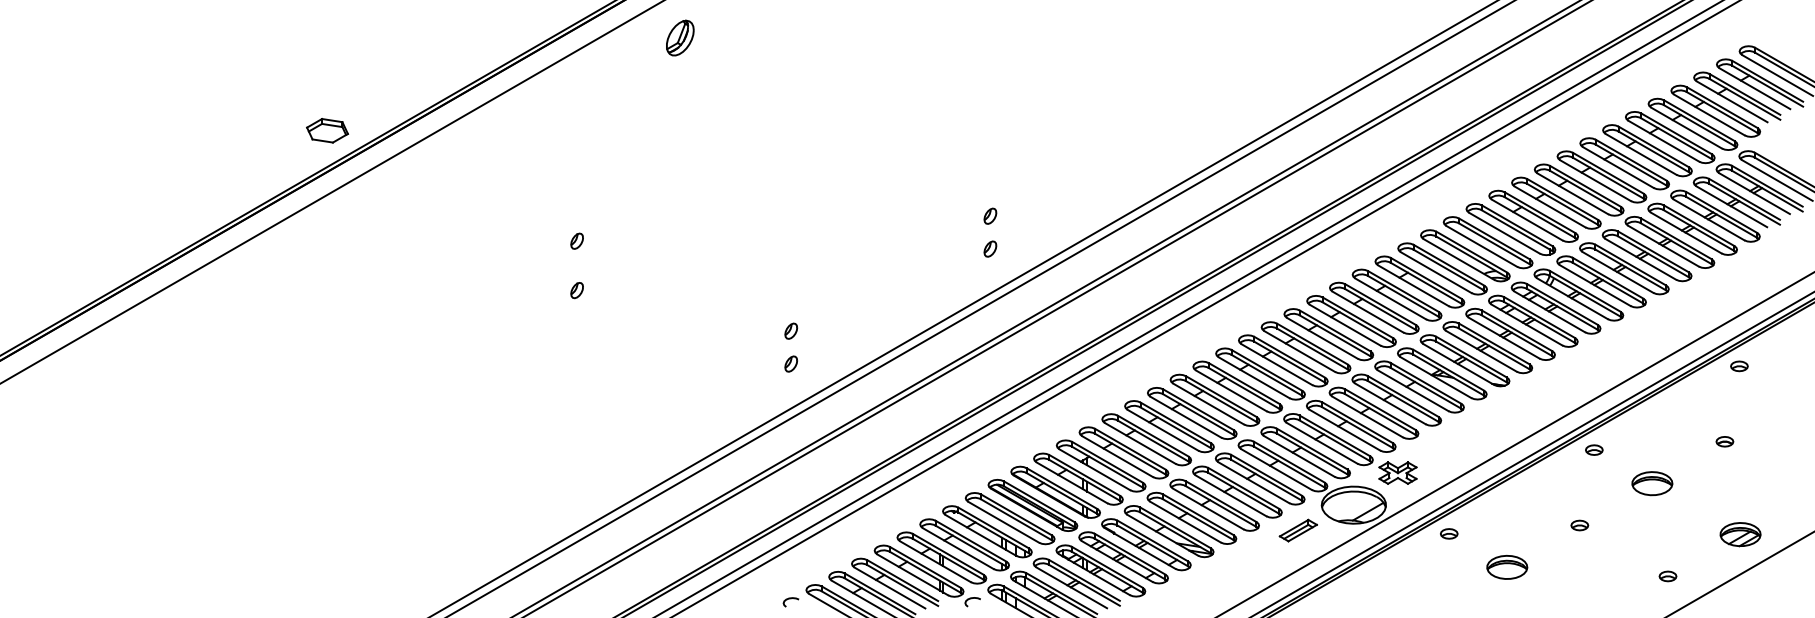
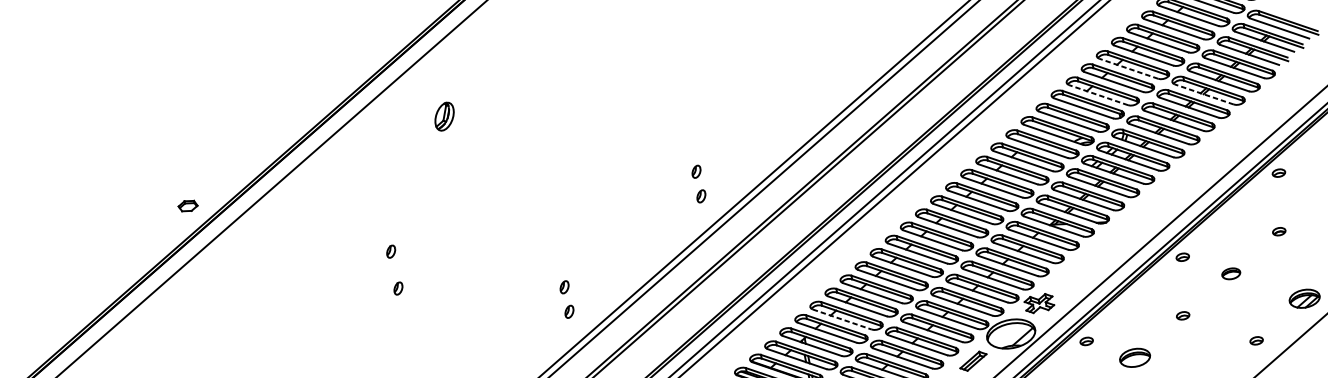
part: (680, 37) -> (444, 116), moved
part: (327, 130) -> (188, 205), size x0.6
line: (1572, 193) -> (1128, 68), solid -> dashed
line: (1527, 220) -> (1098, 95), solid -> dashed
line: (1663, 246) -> (1204, 94), solid -> dashed
line: (1140, 443) -> (842, 319), solid -> dashed
part: (1652, 483) -> (1231, 273), size x0.6

